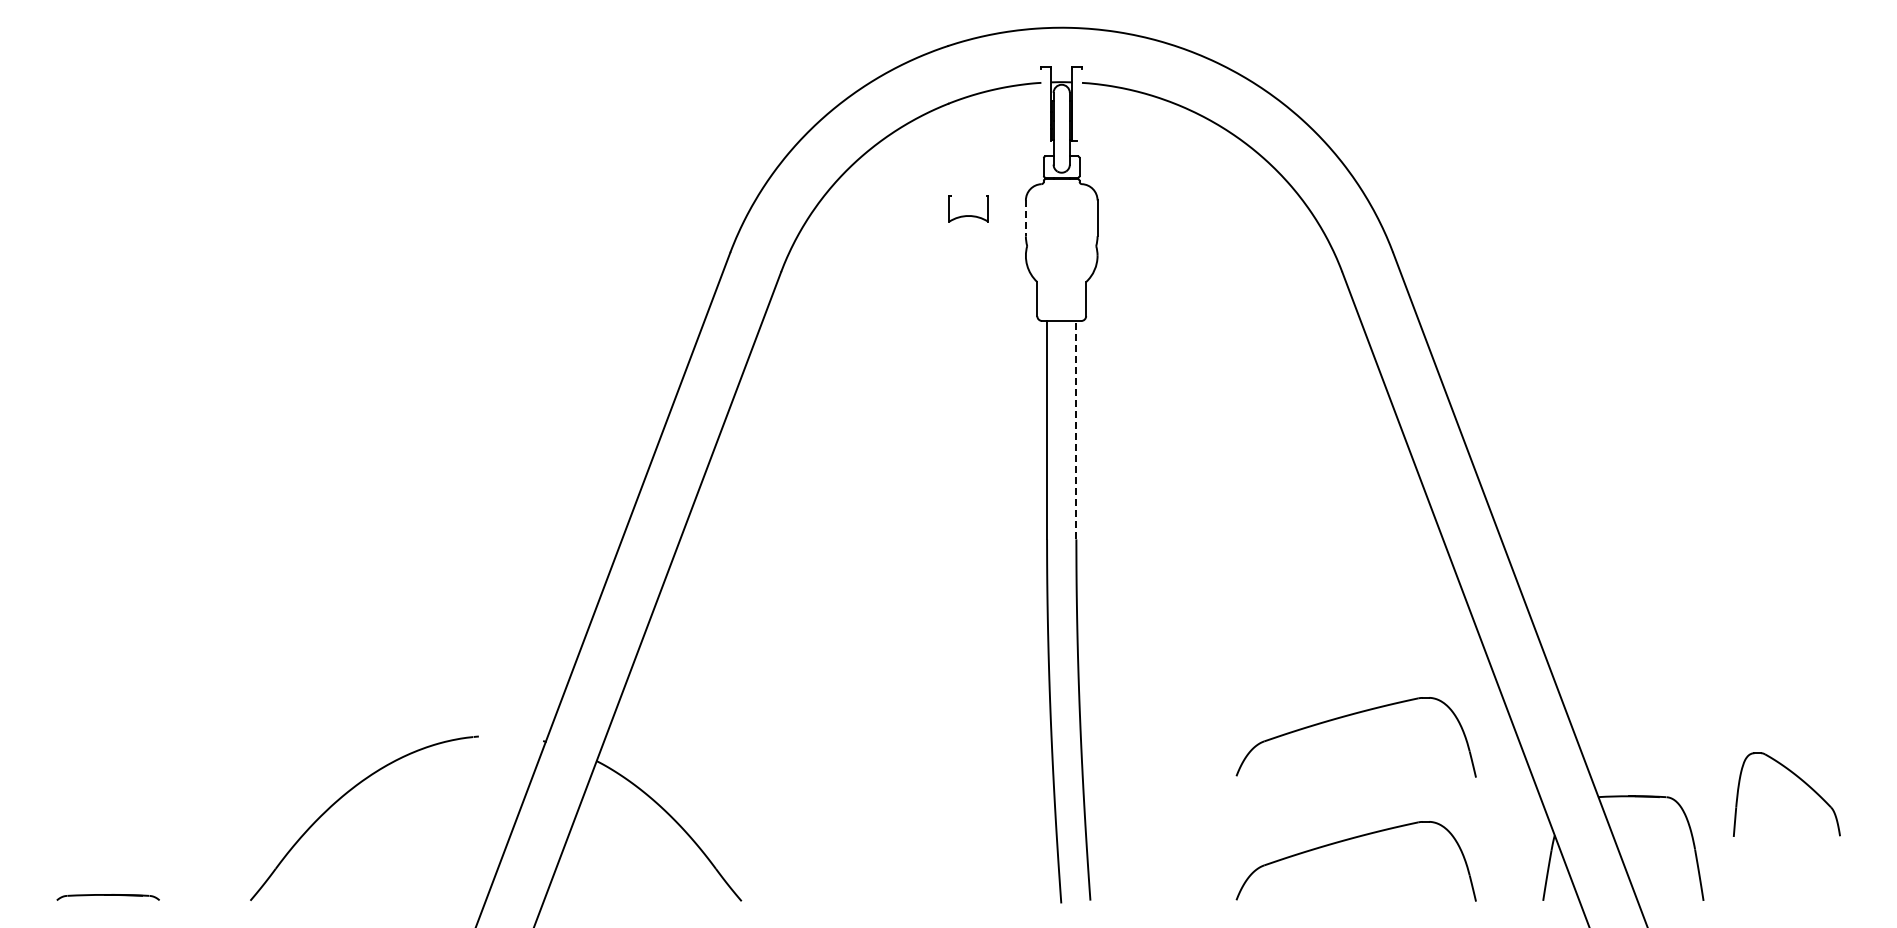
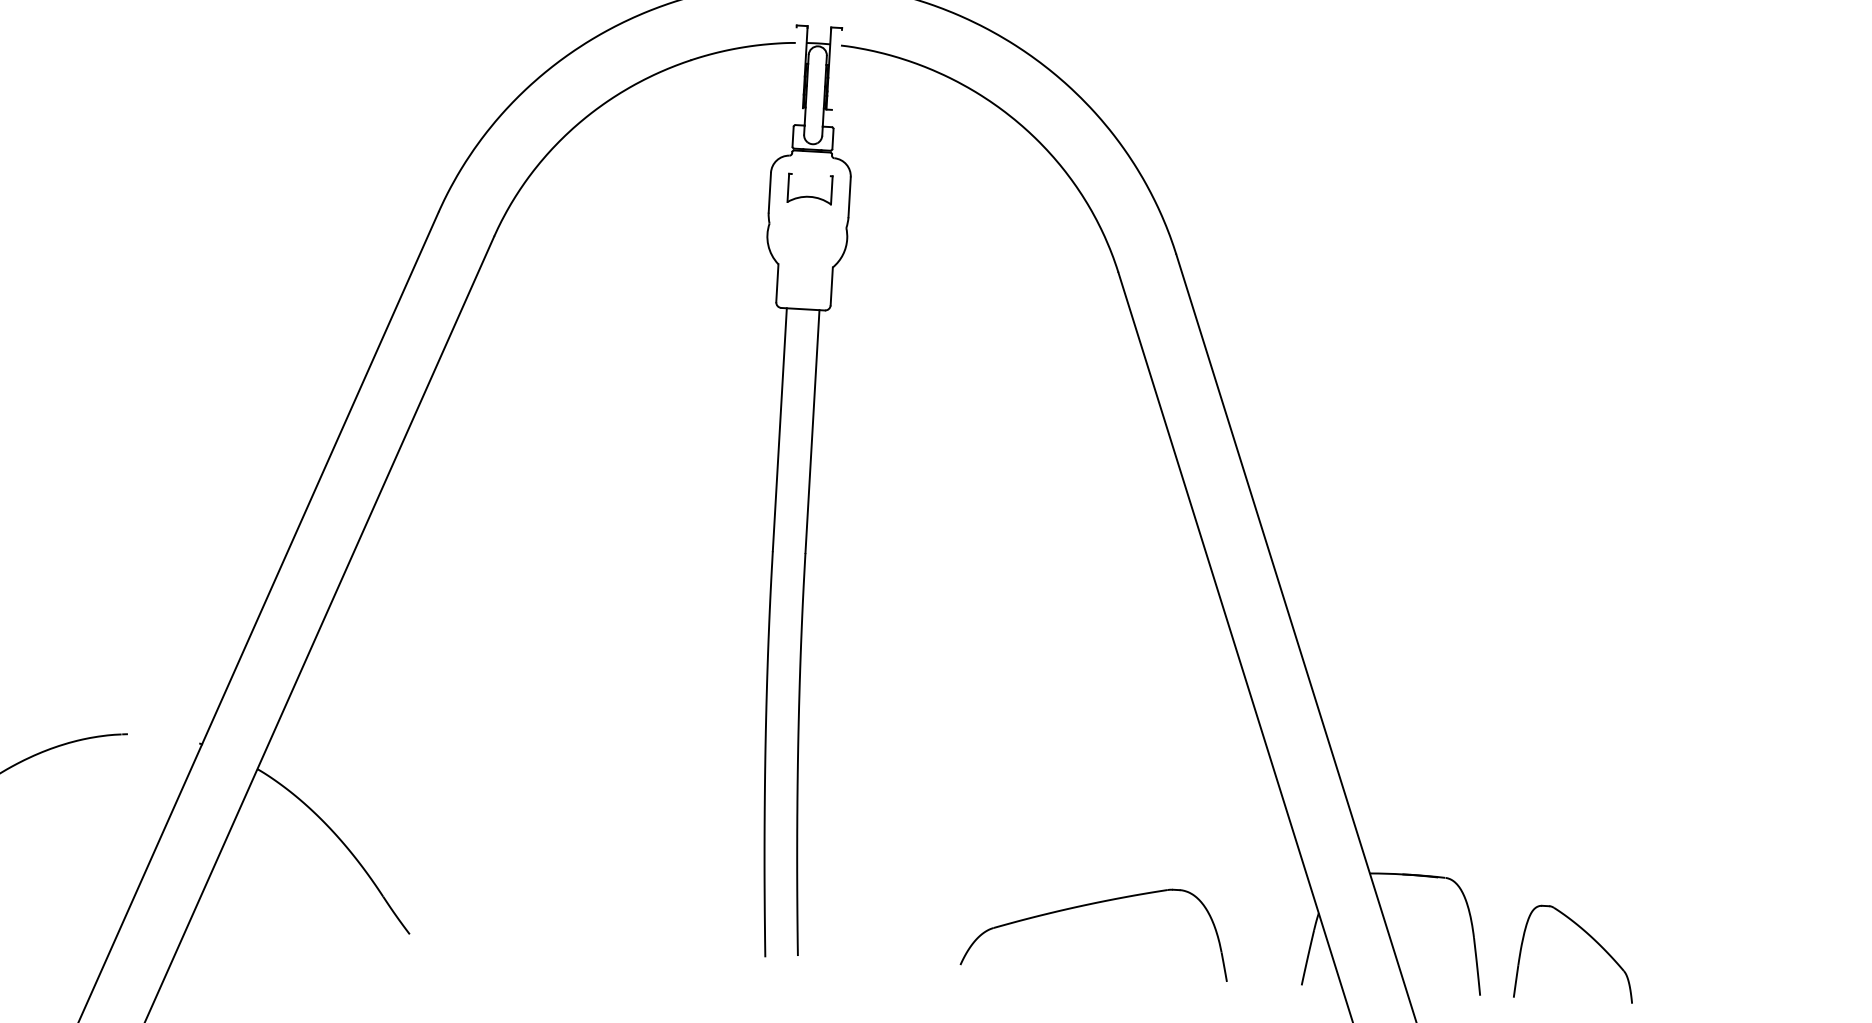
part: (968, 215) -> (809, 196), moved
line: (1025, 218) -> (769, 192), dashed -> solid
line: (1076, 429) -> (812, 430), dashed -> solid
part: (1348, 716) -> (1096, 767), removed
part: (1800, 780) -> (1591, 939), moved

